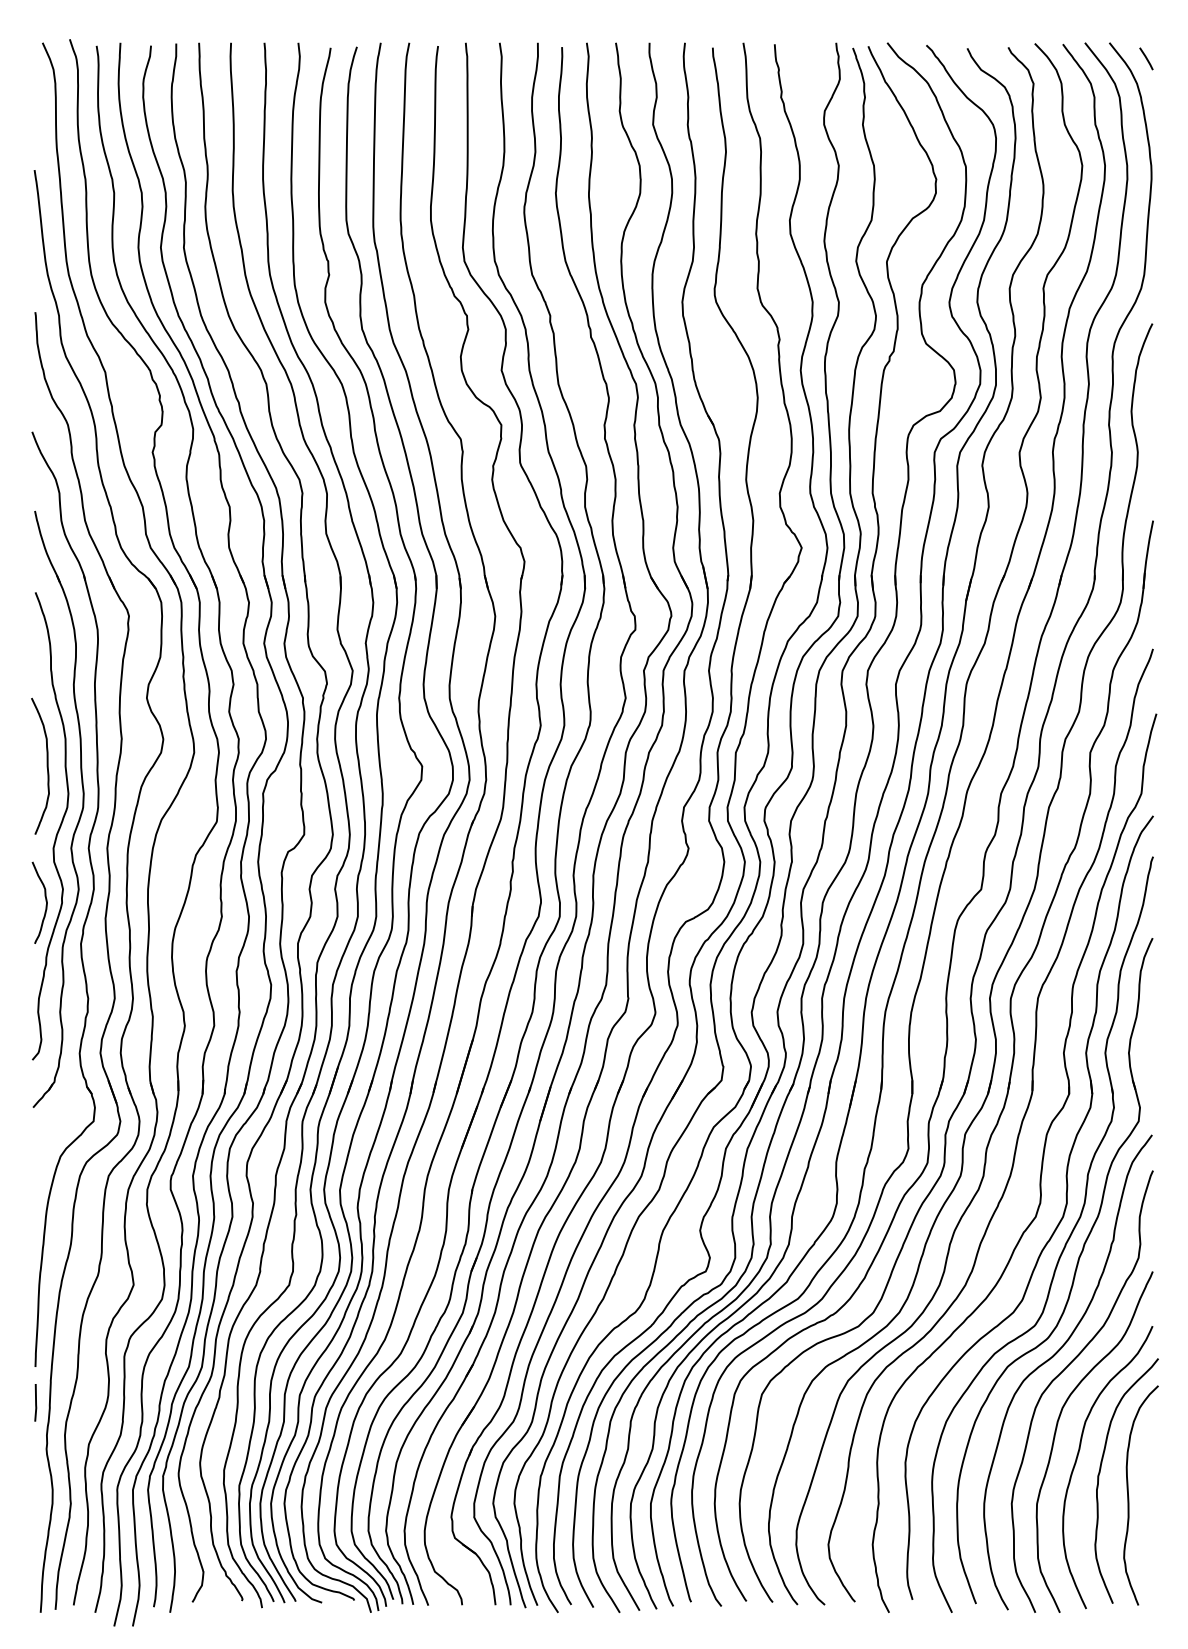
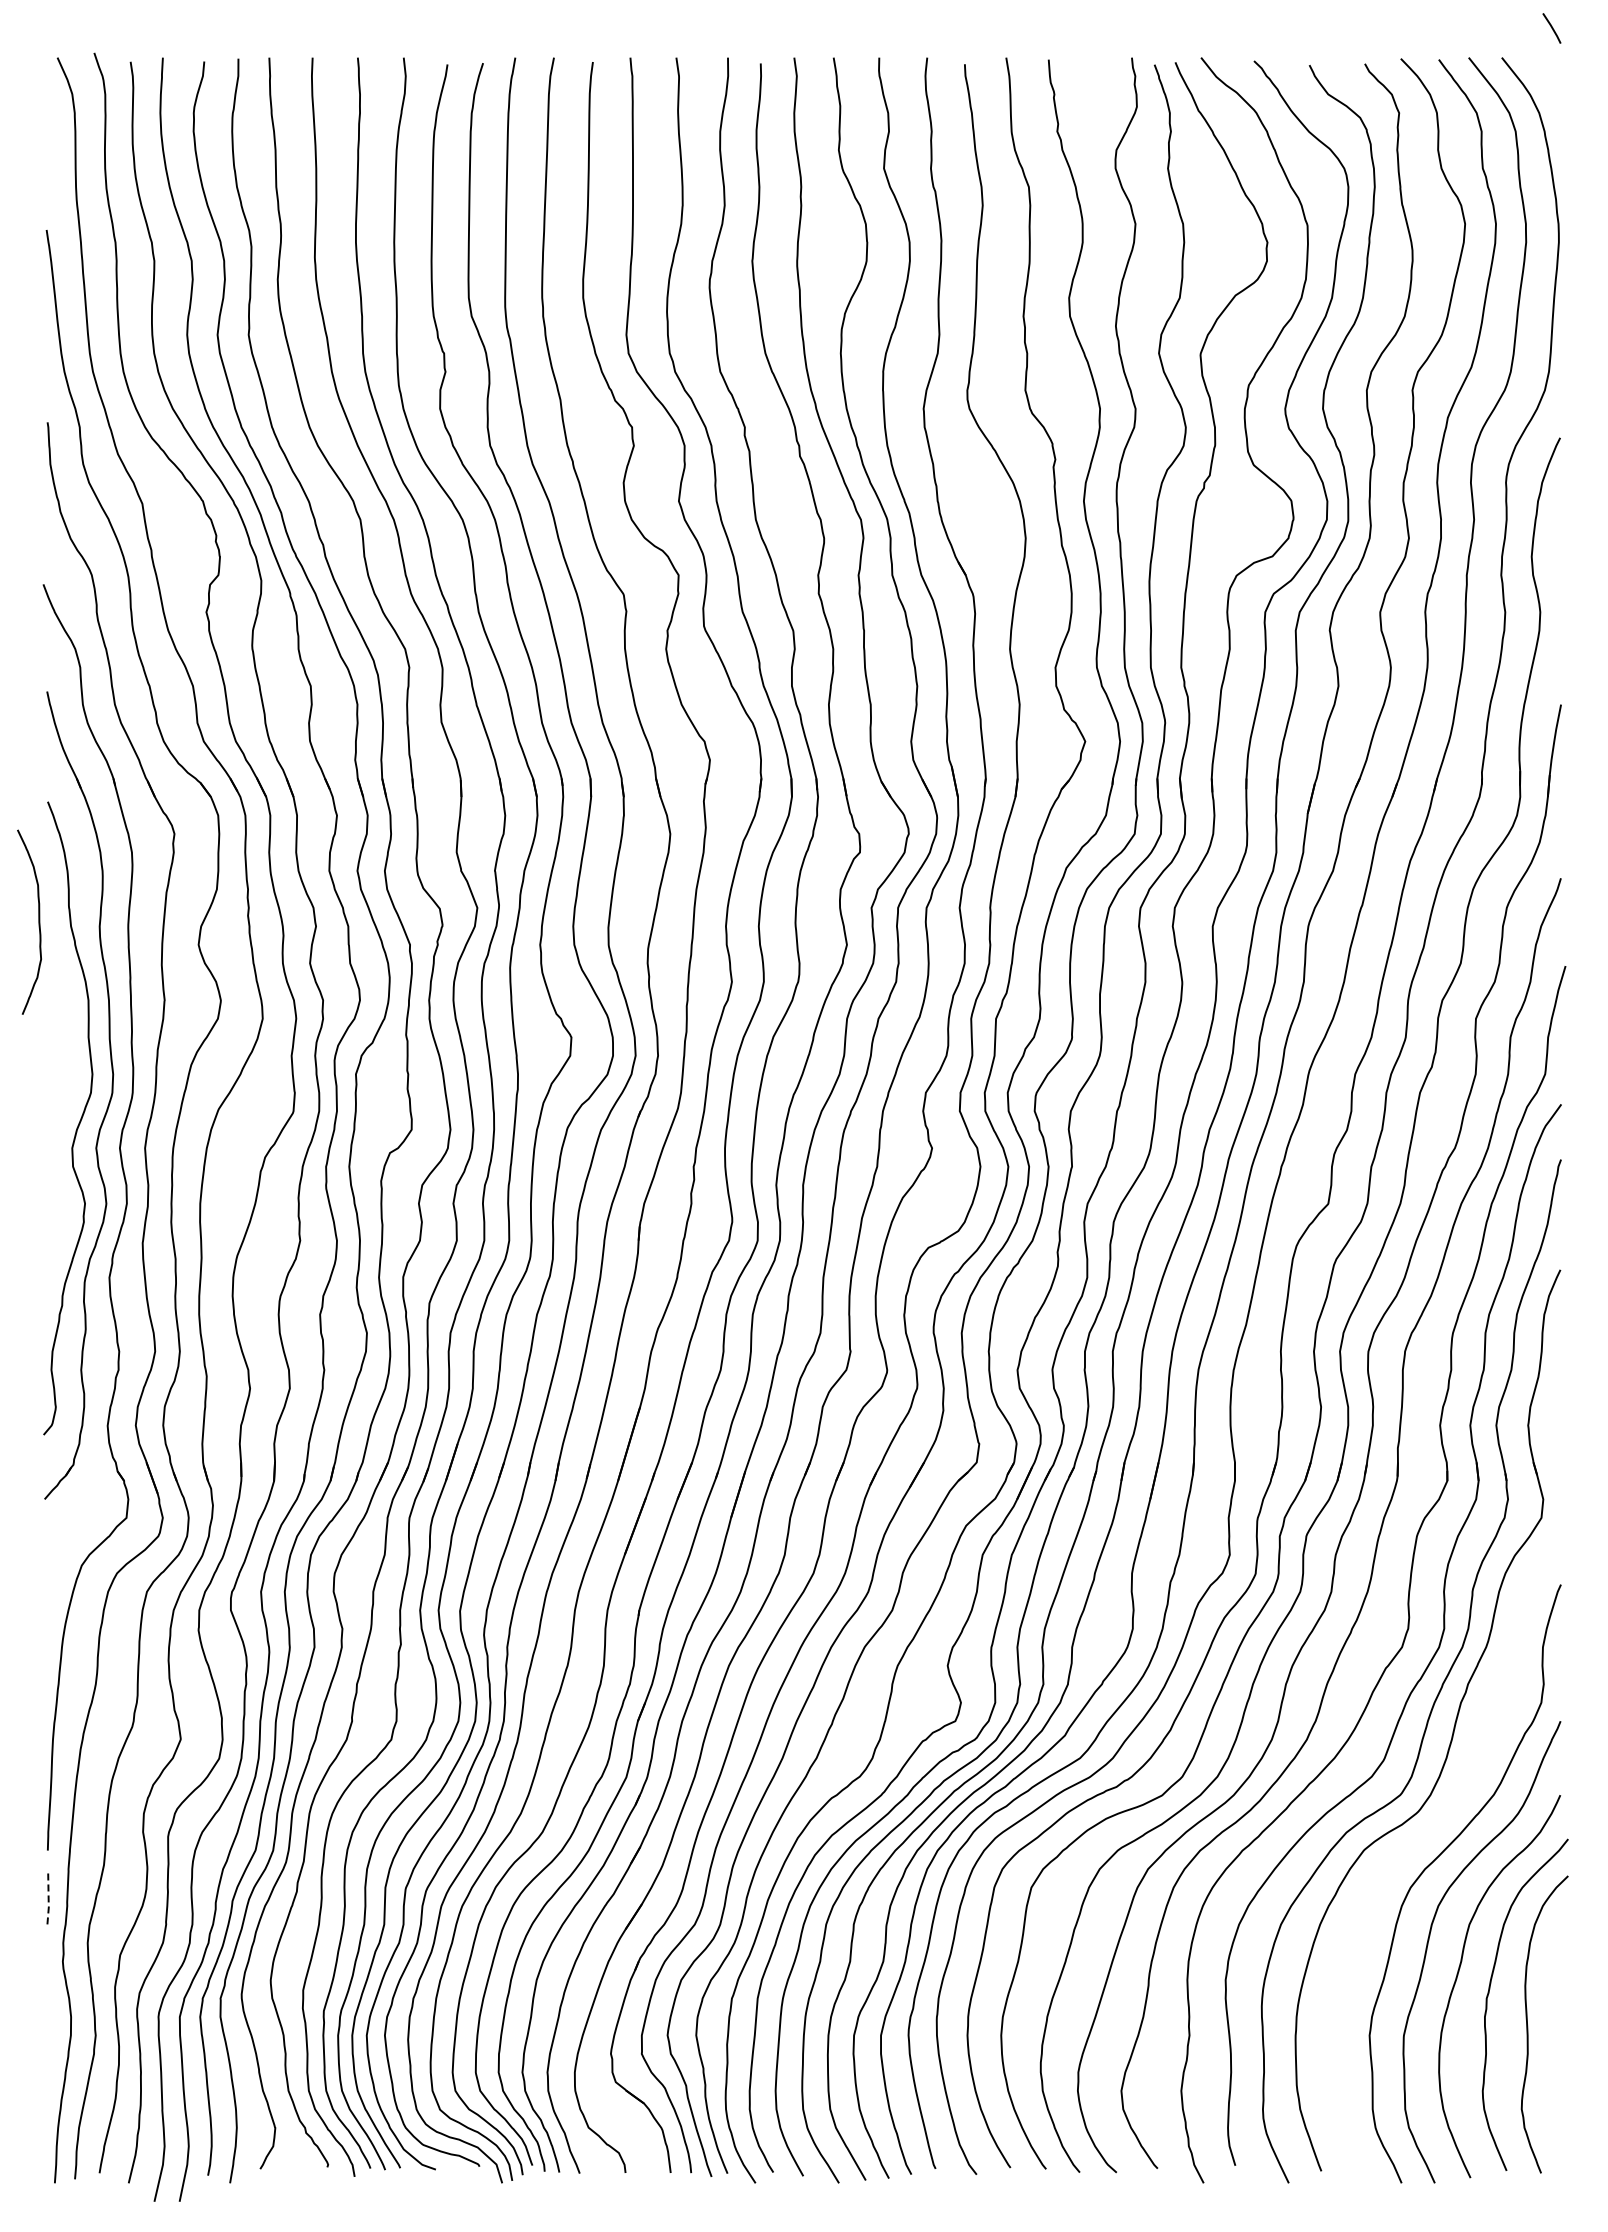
line: (1146, 58) -> (1551, 28), moved
curve: (47, 765) -> (38, 921), moved
curve: (45, 900) -> (61, 1218), removed
curve: (1053, 1357) -> (1425, 1837), removed
line: (35, 1403) -> (48, 1900), solid -> dashed

